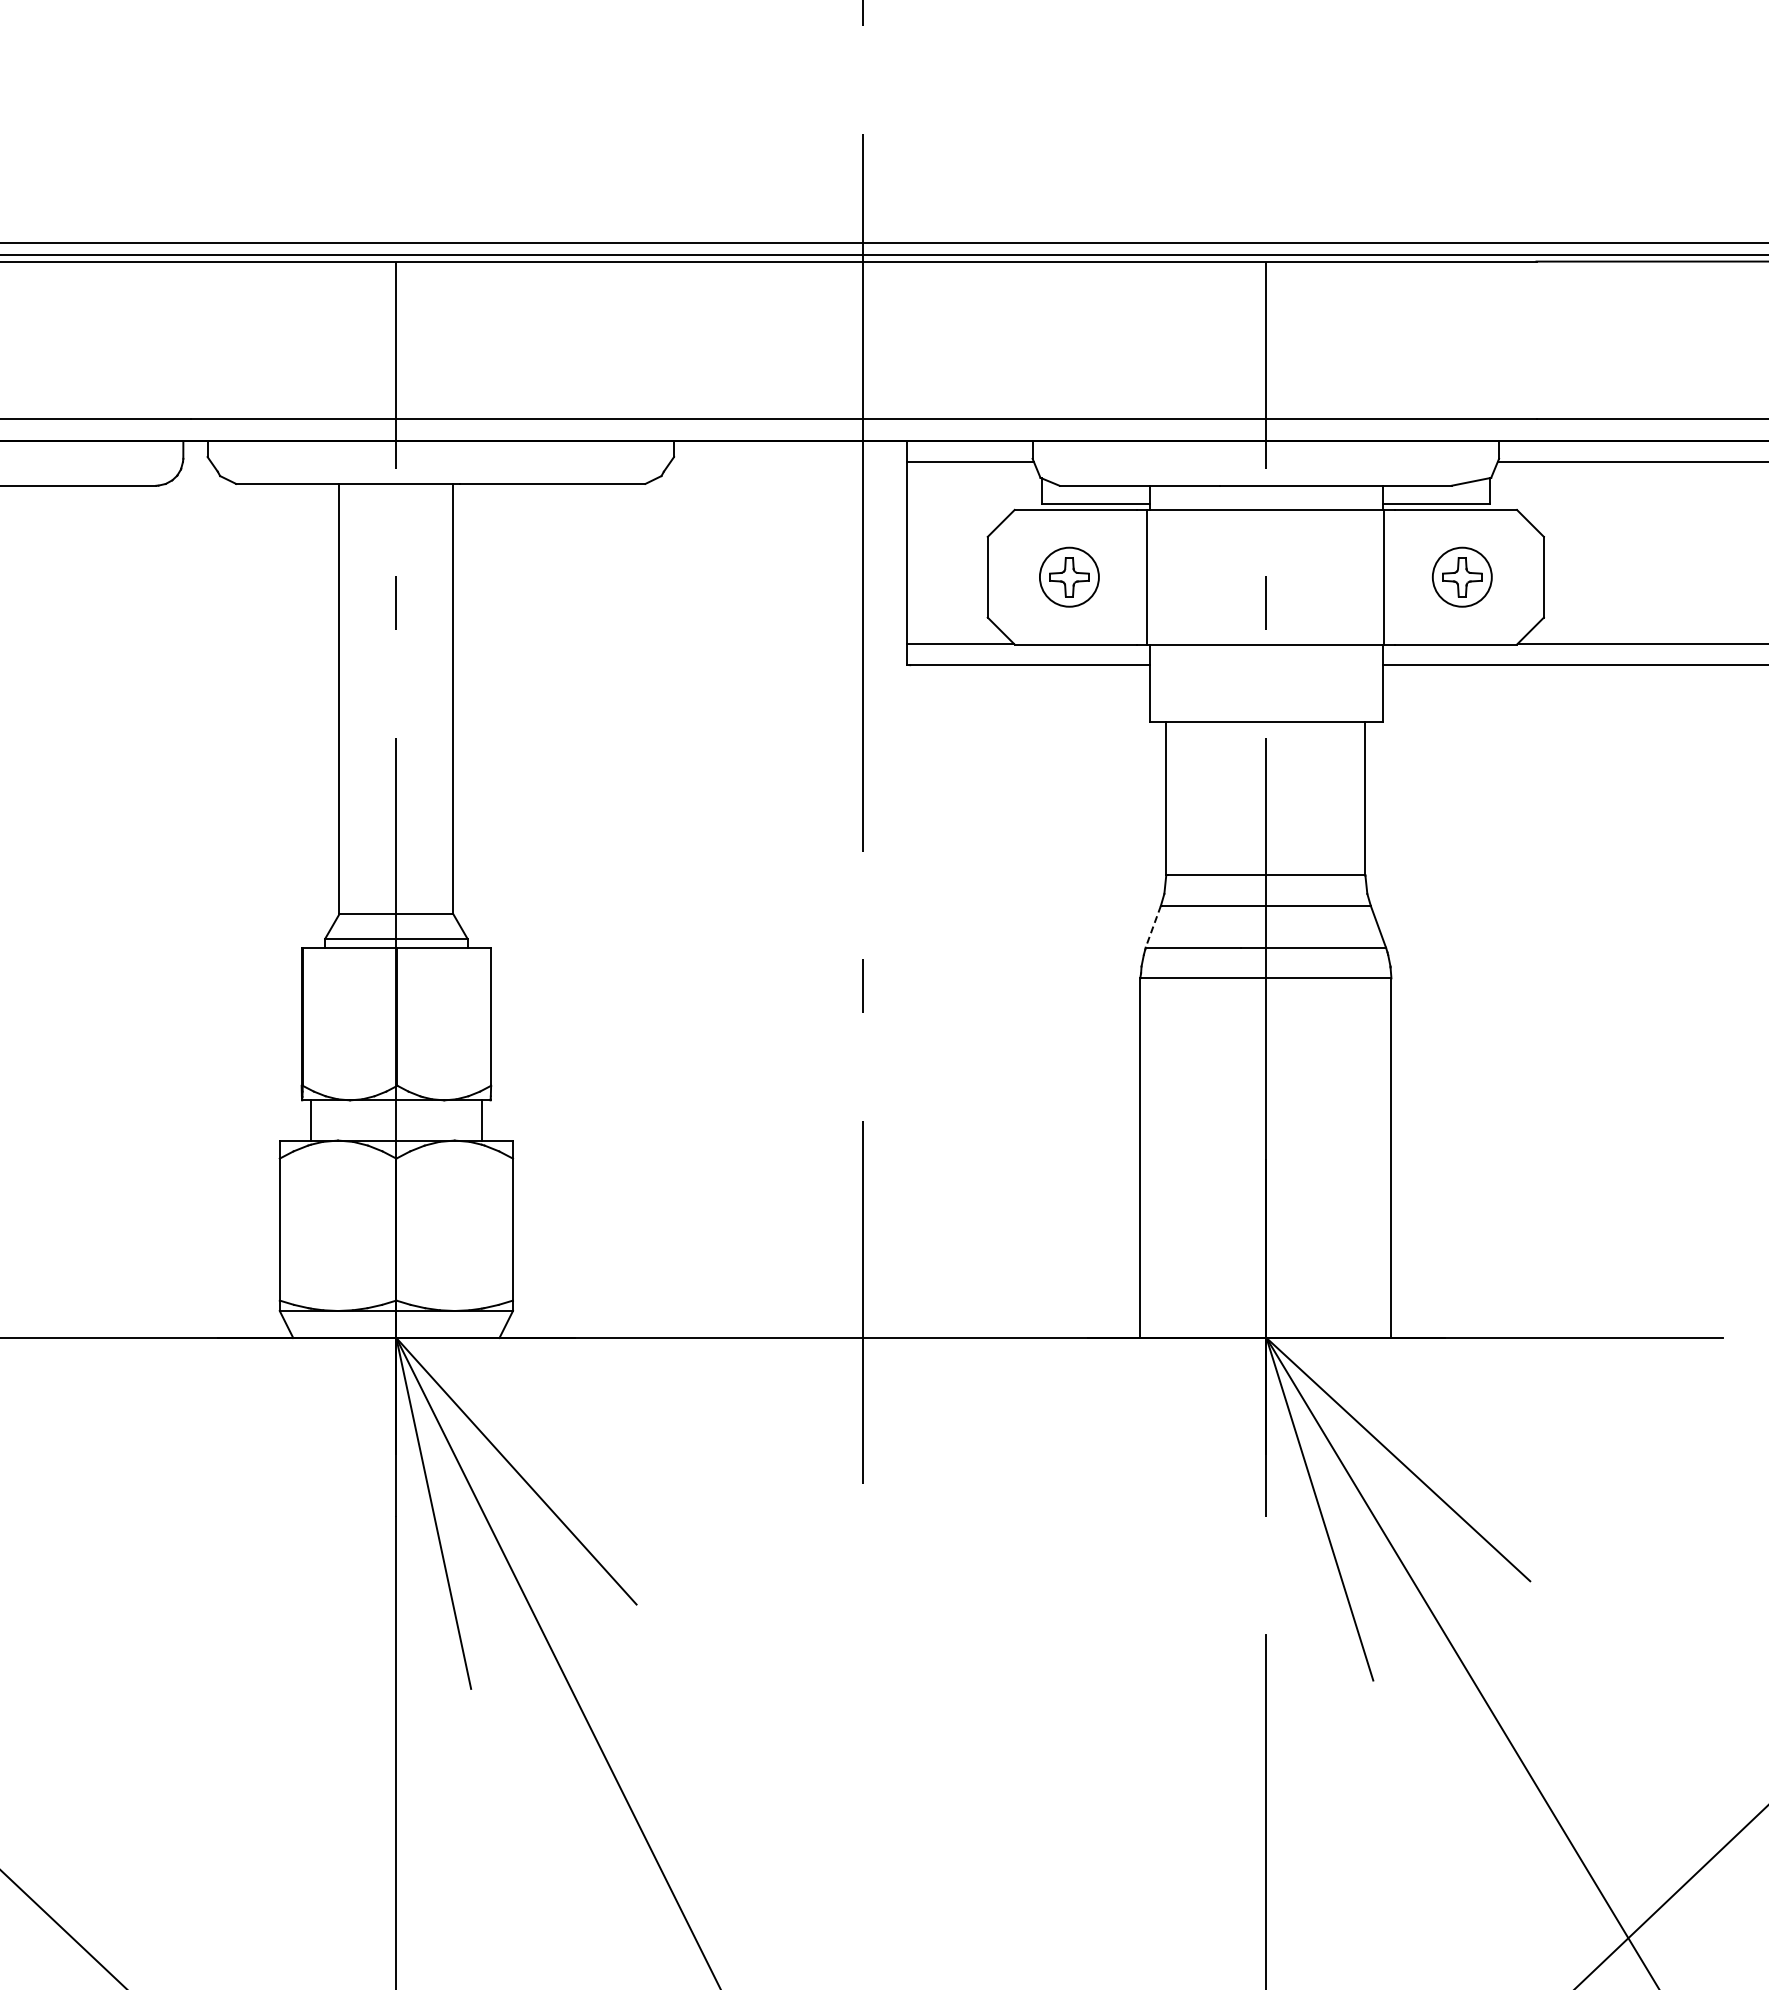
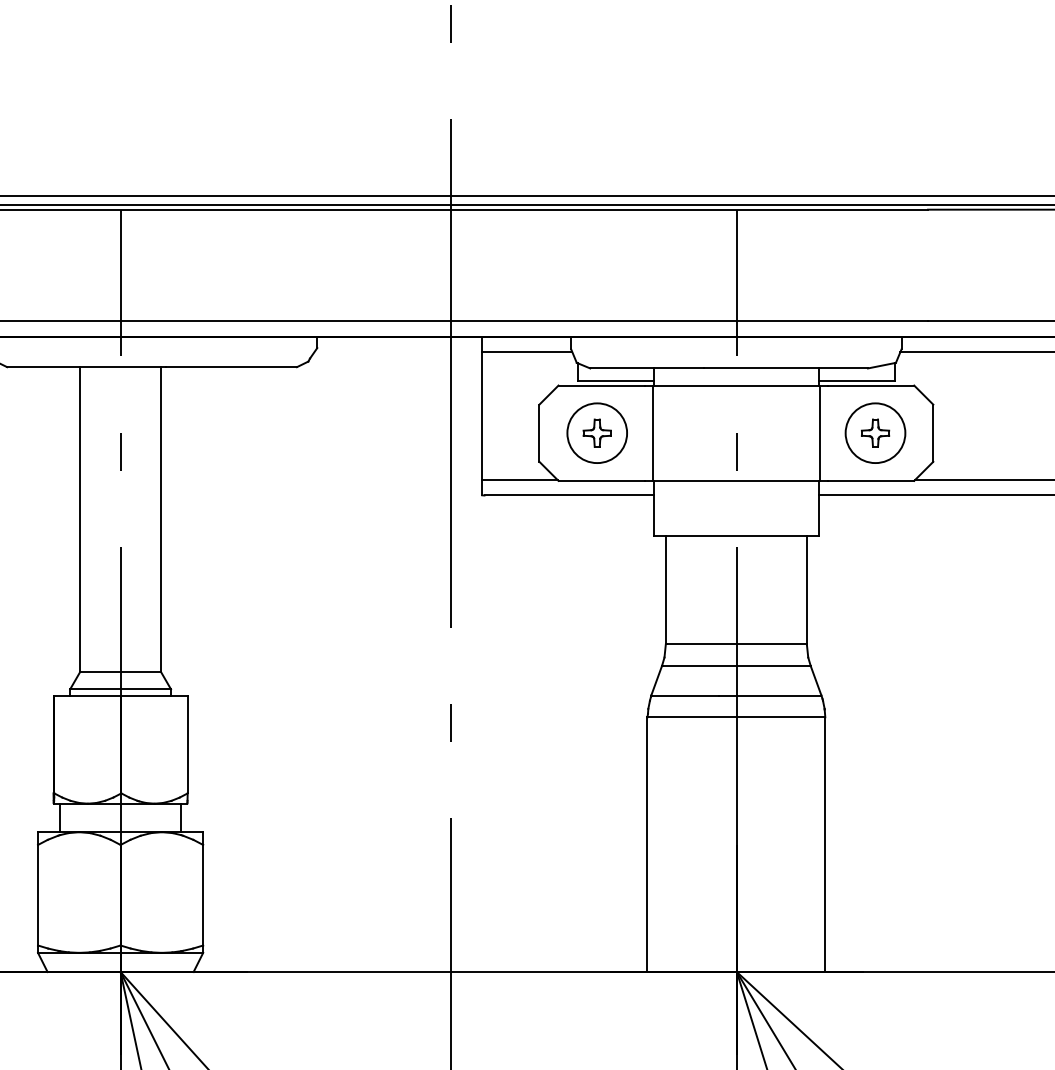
circle: (1069, 577) -> (597, 433), size x1.43
circle: (1462, 577) -> (875, 433), size x1.43
line: (1153, 927) -> (656, 681), dashed -> solid

